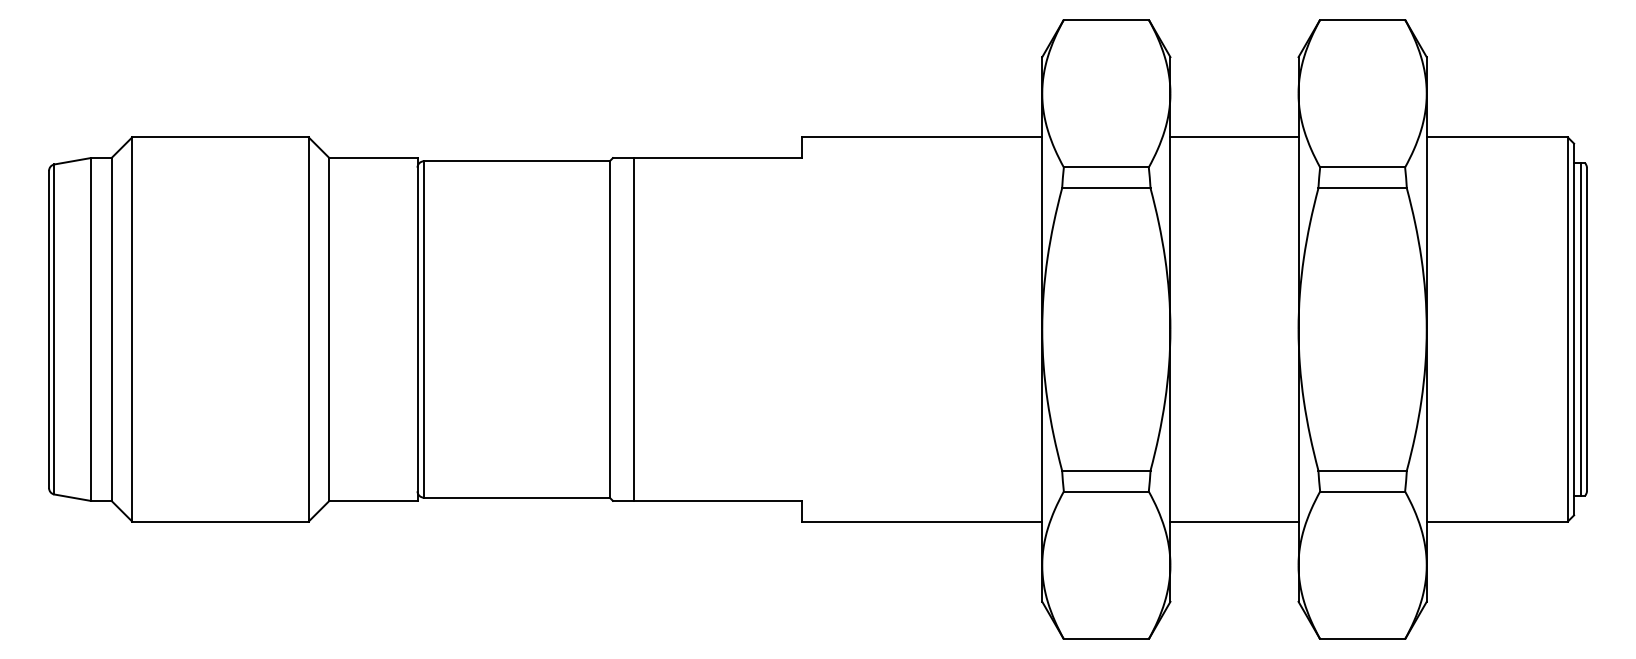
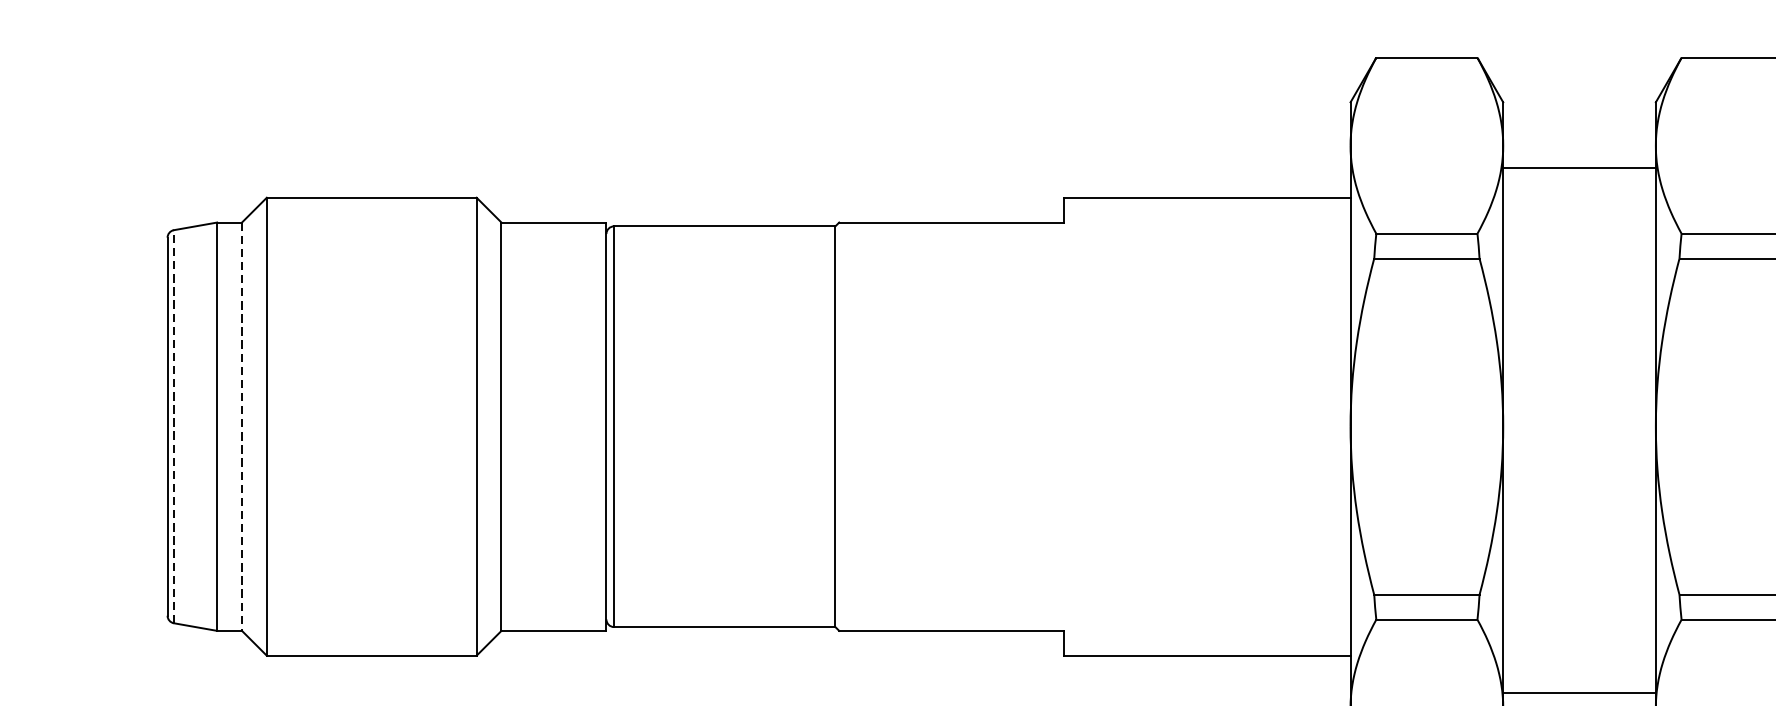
line: (1234, 137) -> (1579, 168), moved
line: (54, 329) -> (174, 426), solid -> dashed
line: (111, 329) -> (241, 426), solid -> dashed
line: (633, 329) -> (863, 426), removed
line: (1234, 521) -> (1579, 692), moved

